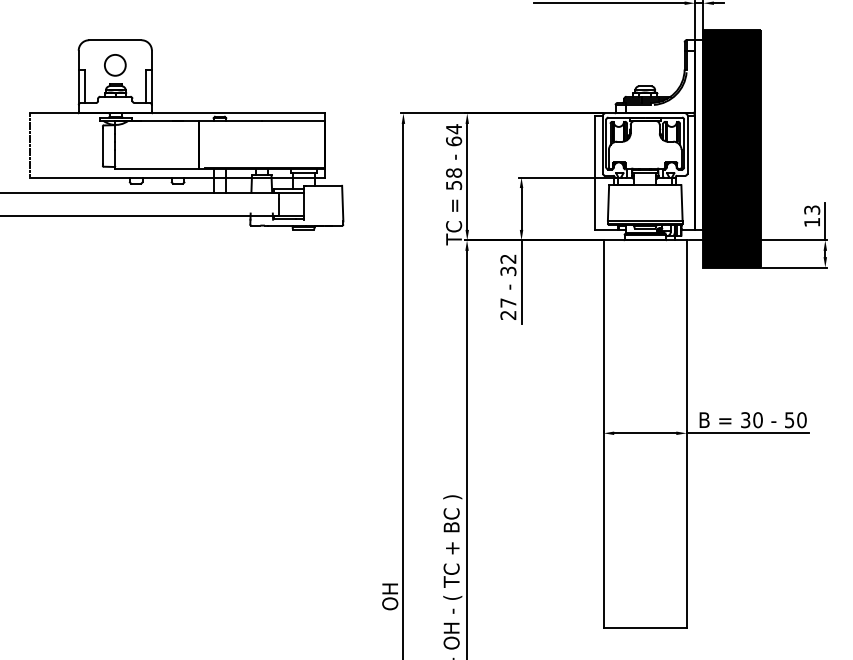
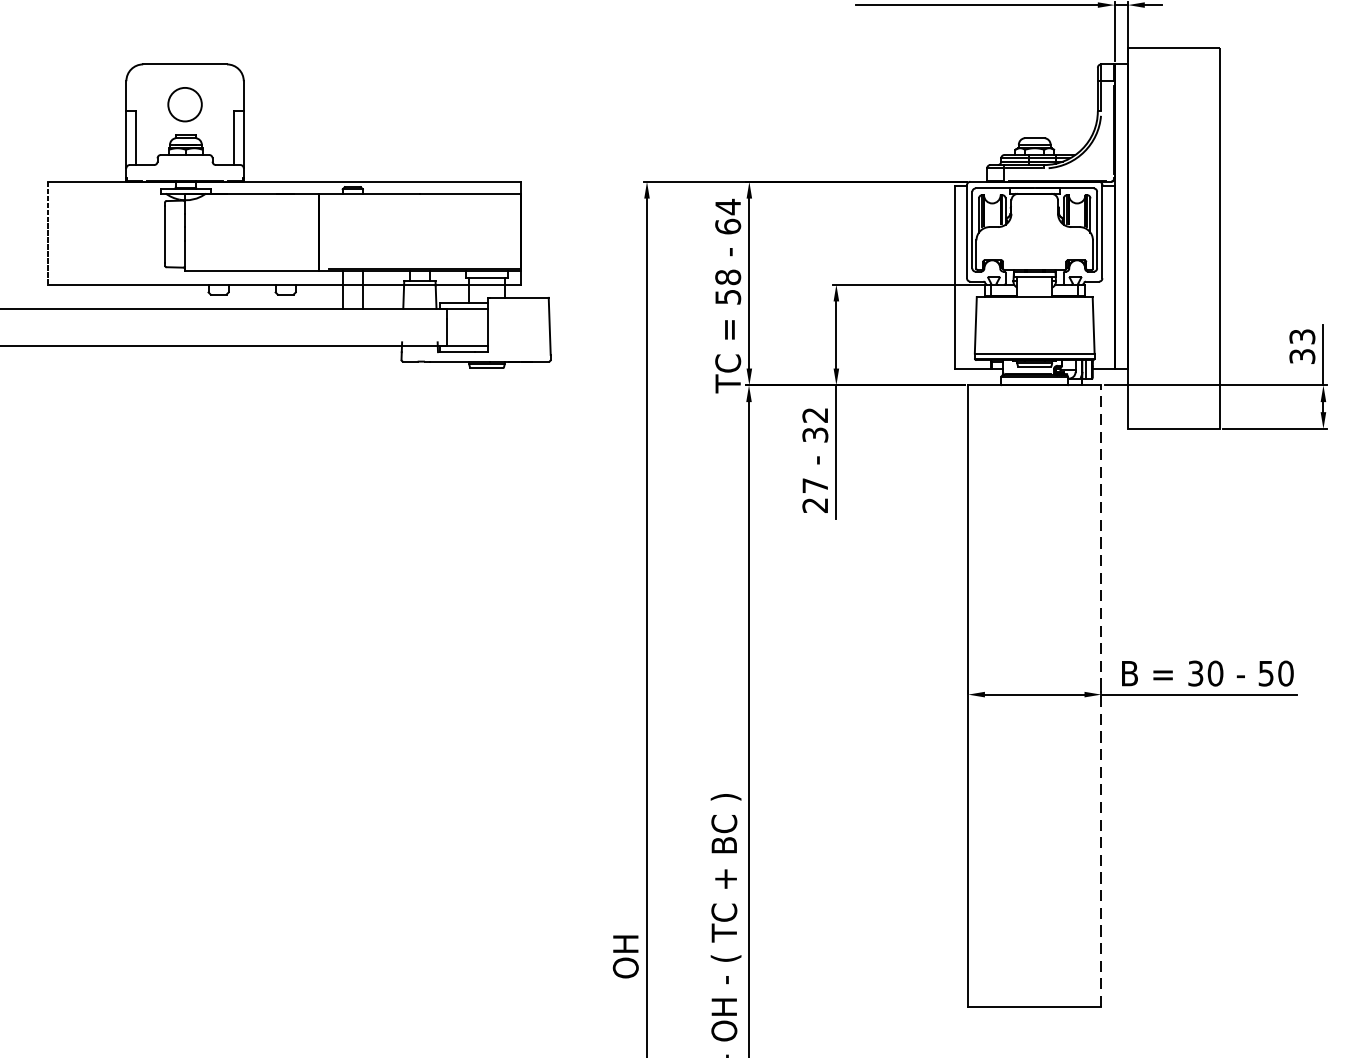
fill: (731, 148) -> (1173, 238), removed
text: (812, 222) -> (1302, 356), 13 -> 33
line: (686, 434) -> (1100, 696), solid -> dashed

